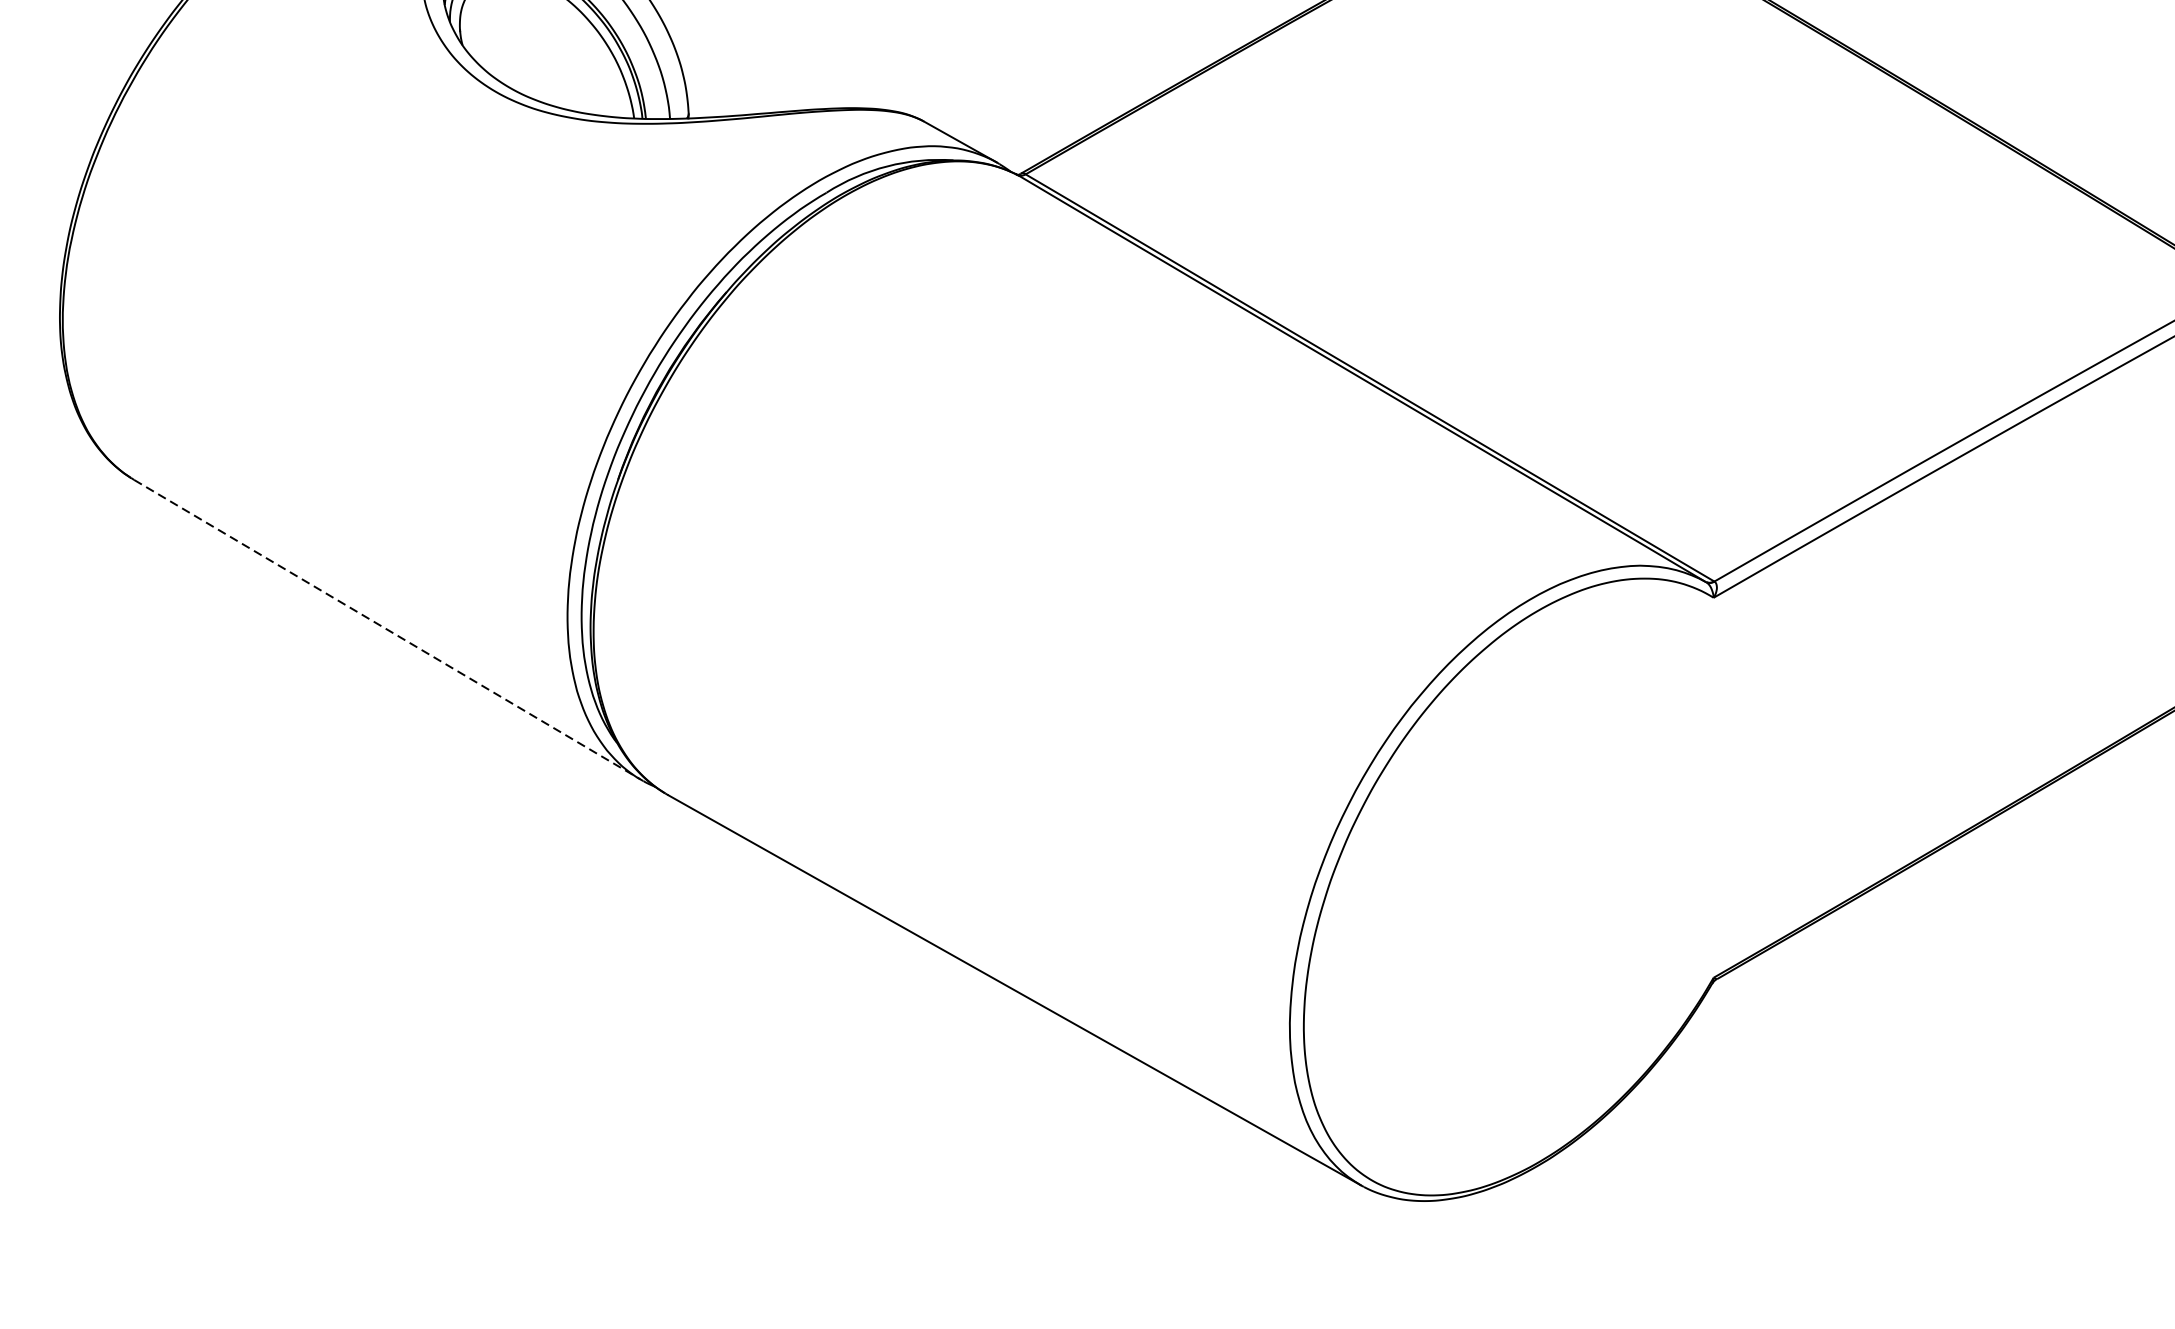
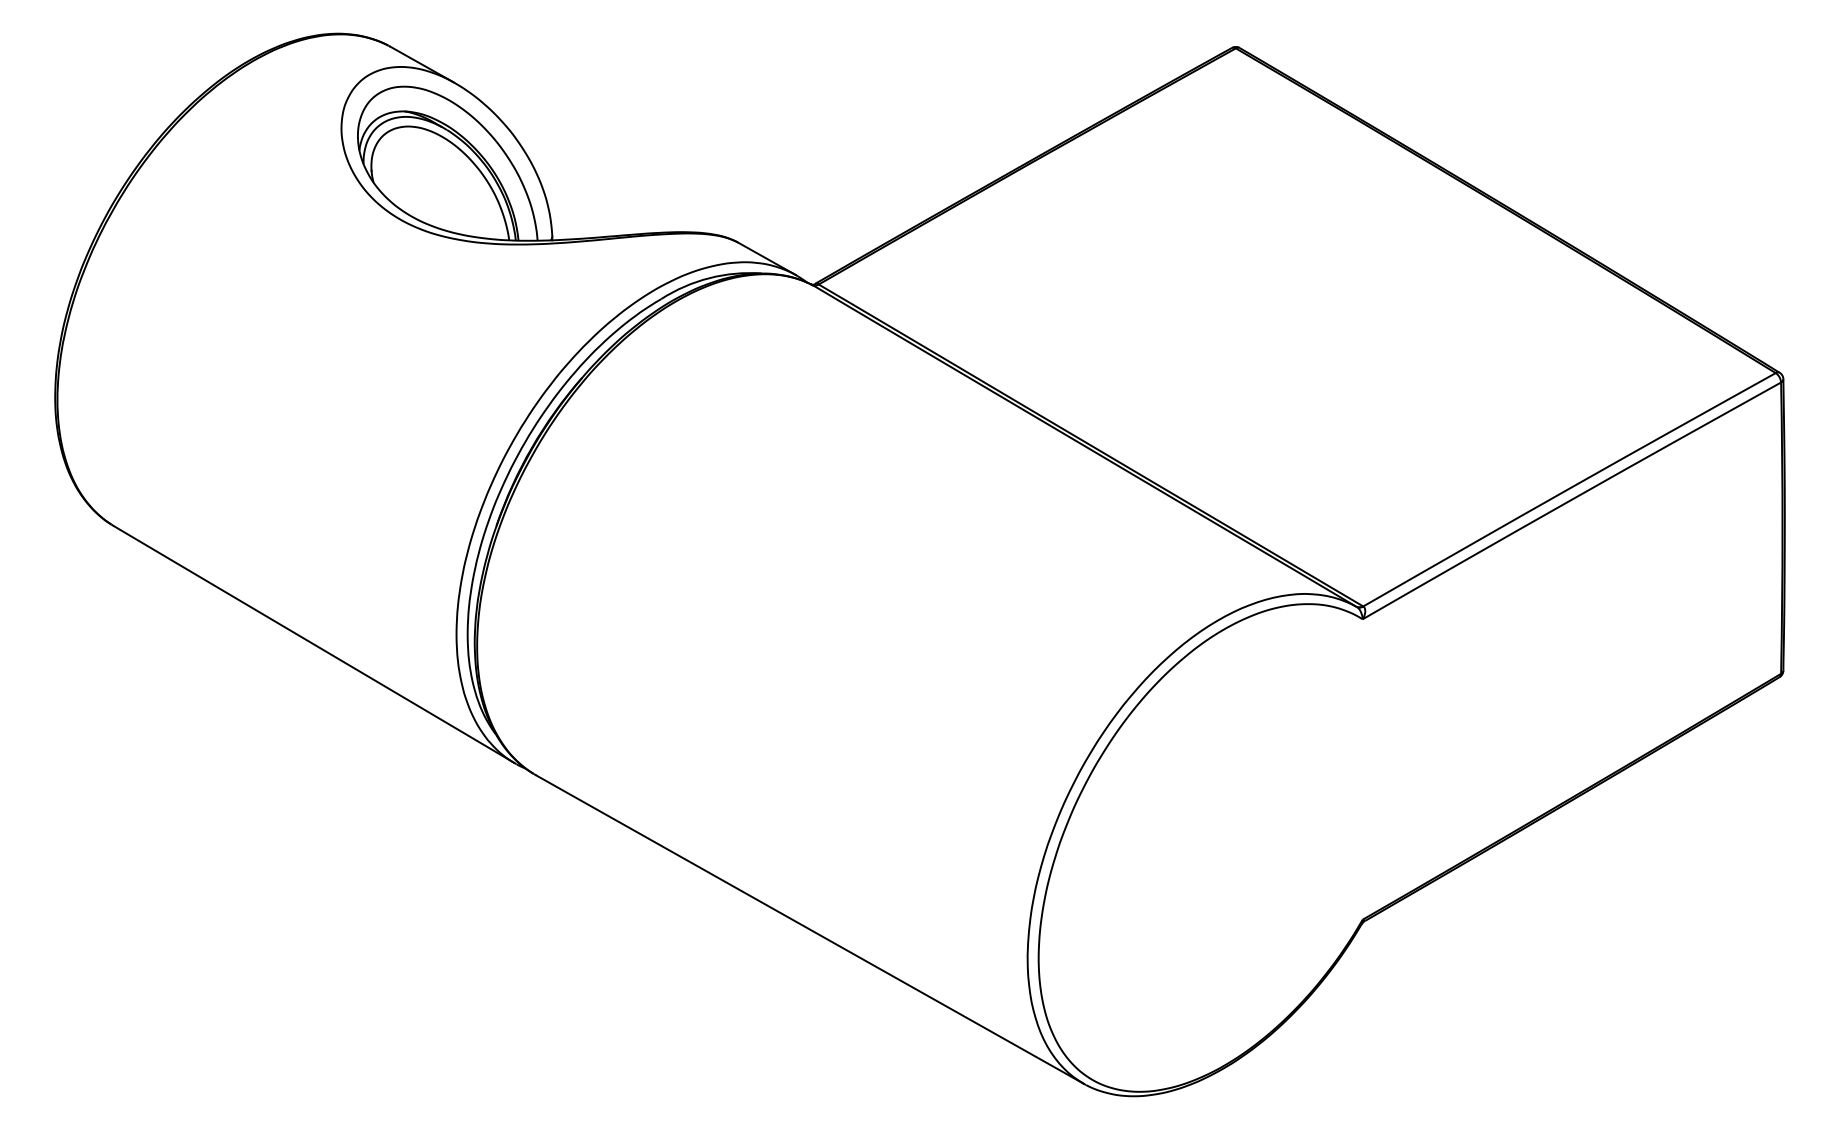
line: (387, 629) -> (314, 644), dashed -> solid

